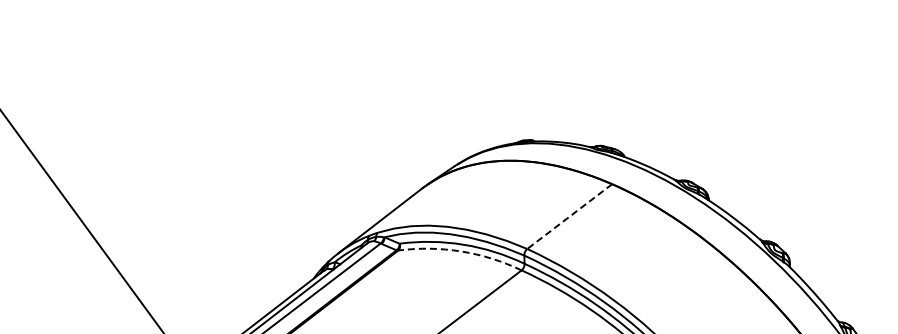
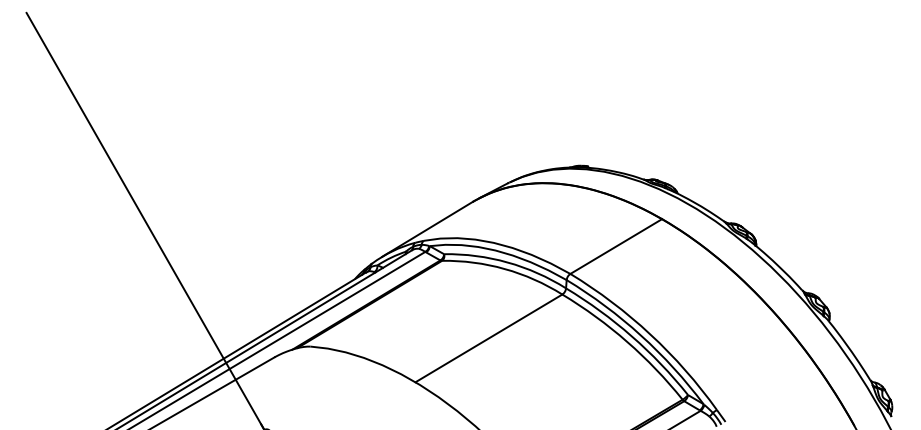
line: (569, 216) -> (615, 246), dashed -> solid
arc: (461, 251) -> (504, 268), dashed -> solid

